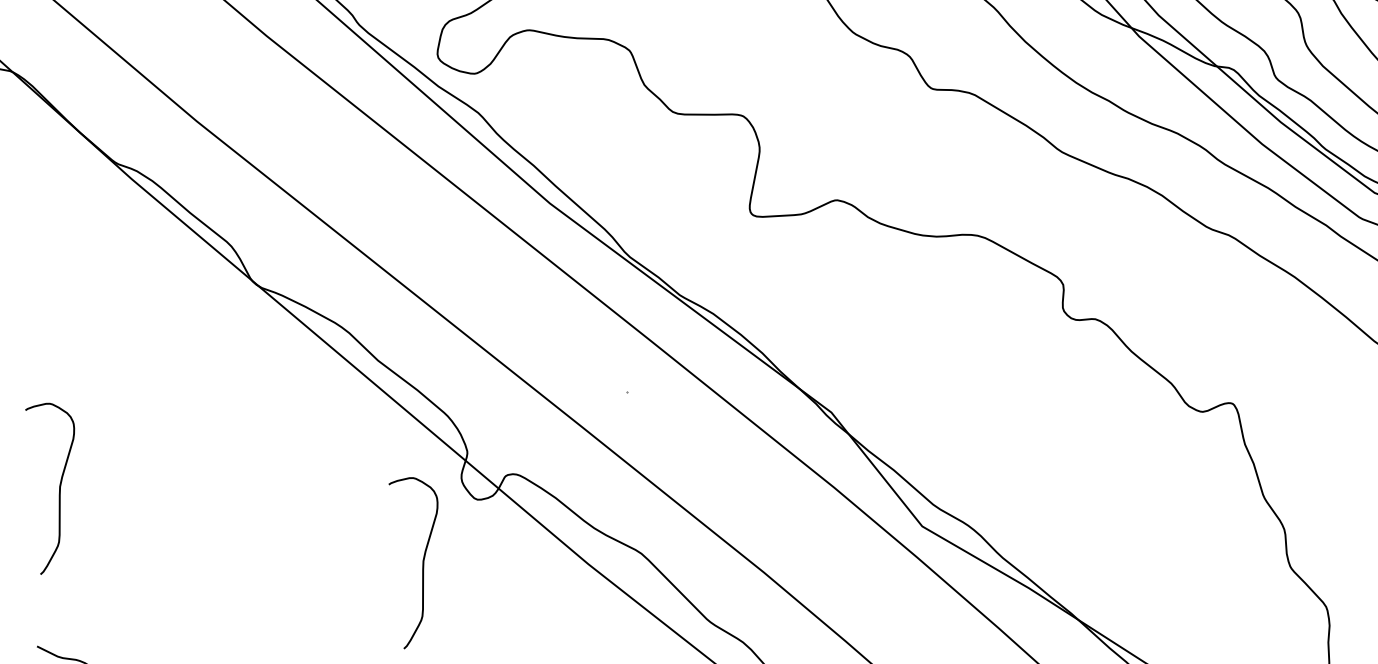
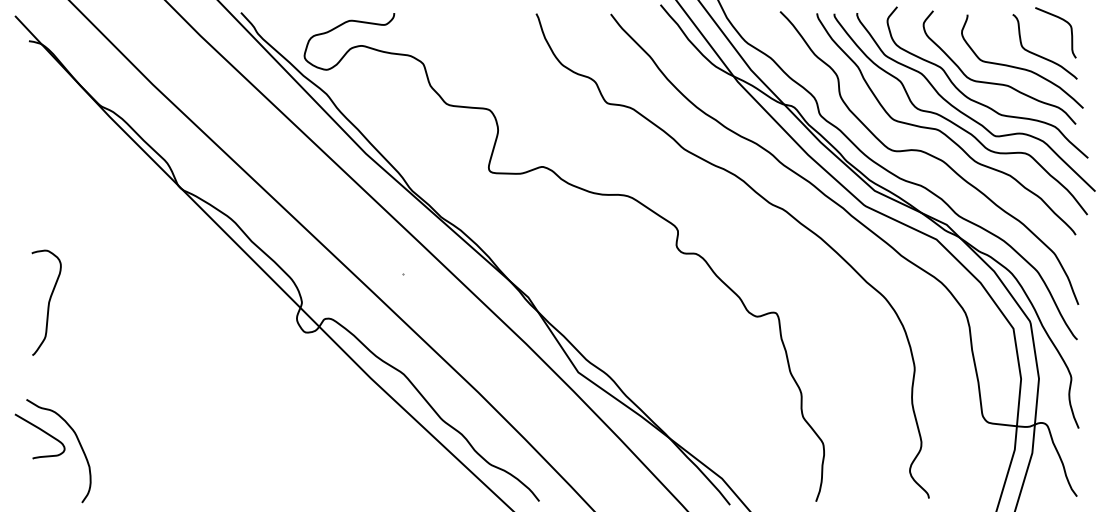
curve: (422, 561) -> (268, 367), removed

